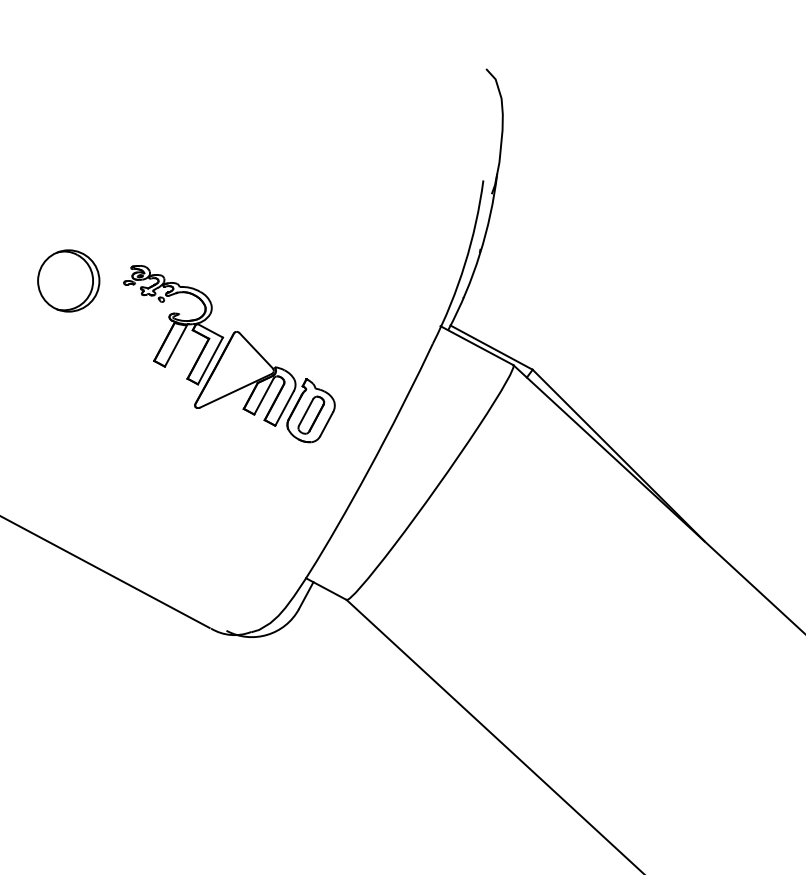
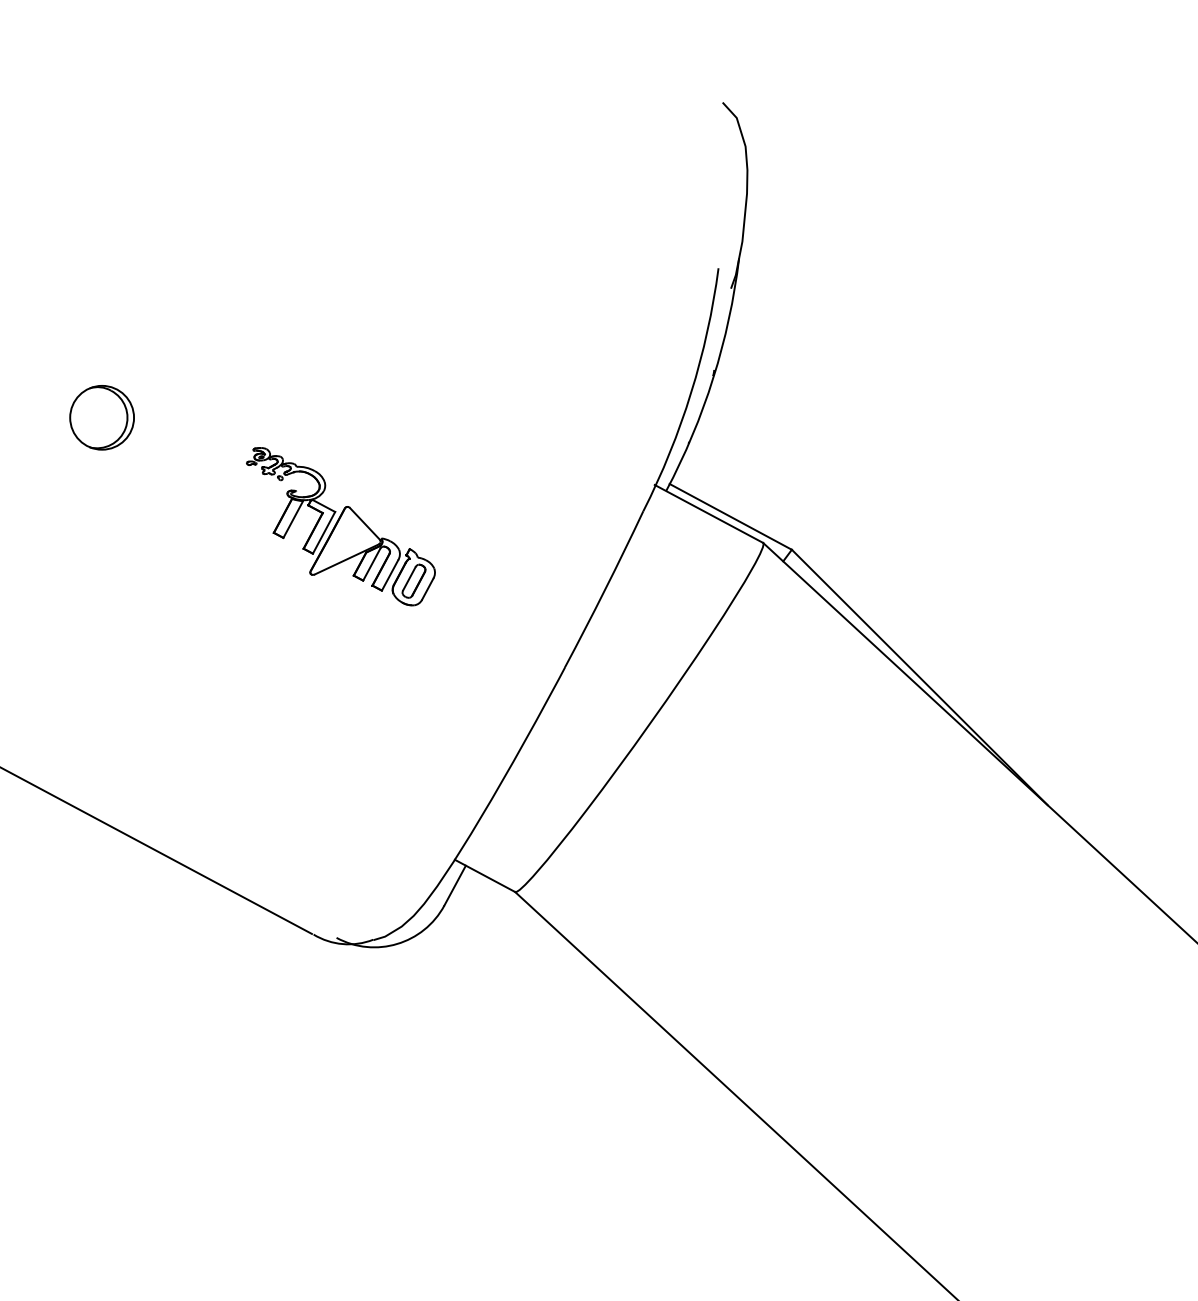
part: (68, 280) -> (101, 417), size x0.7
part: (229, 354) -> (341, 527), size x0.6

